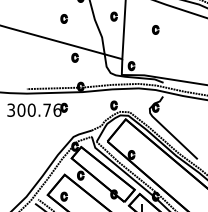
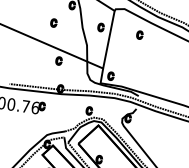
part: (155, 29) -> (139, 34), moved

